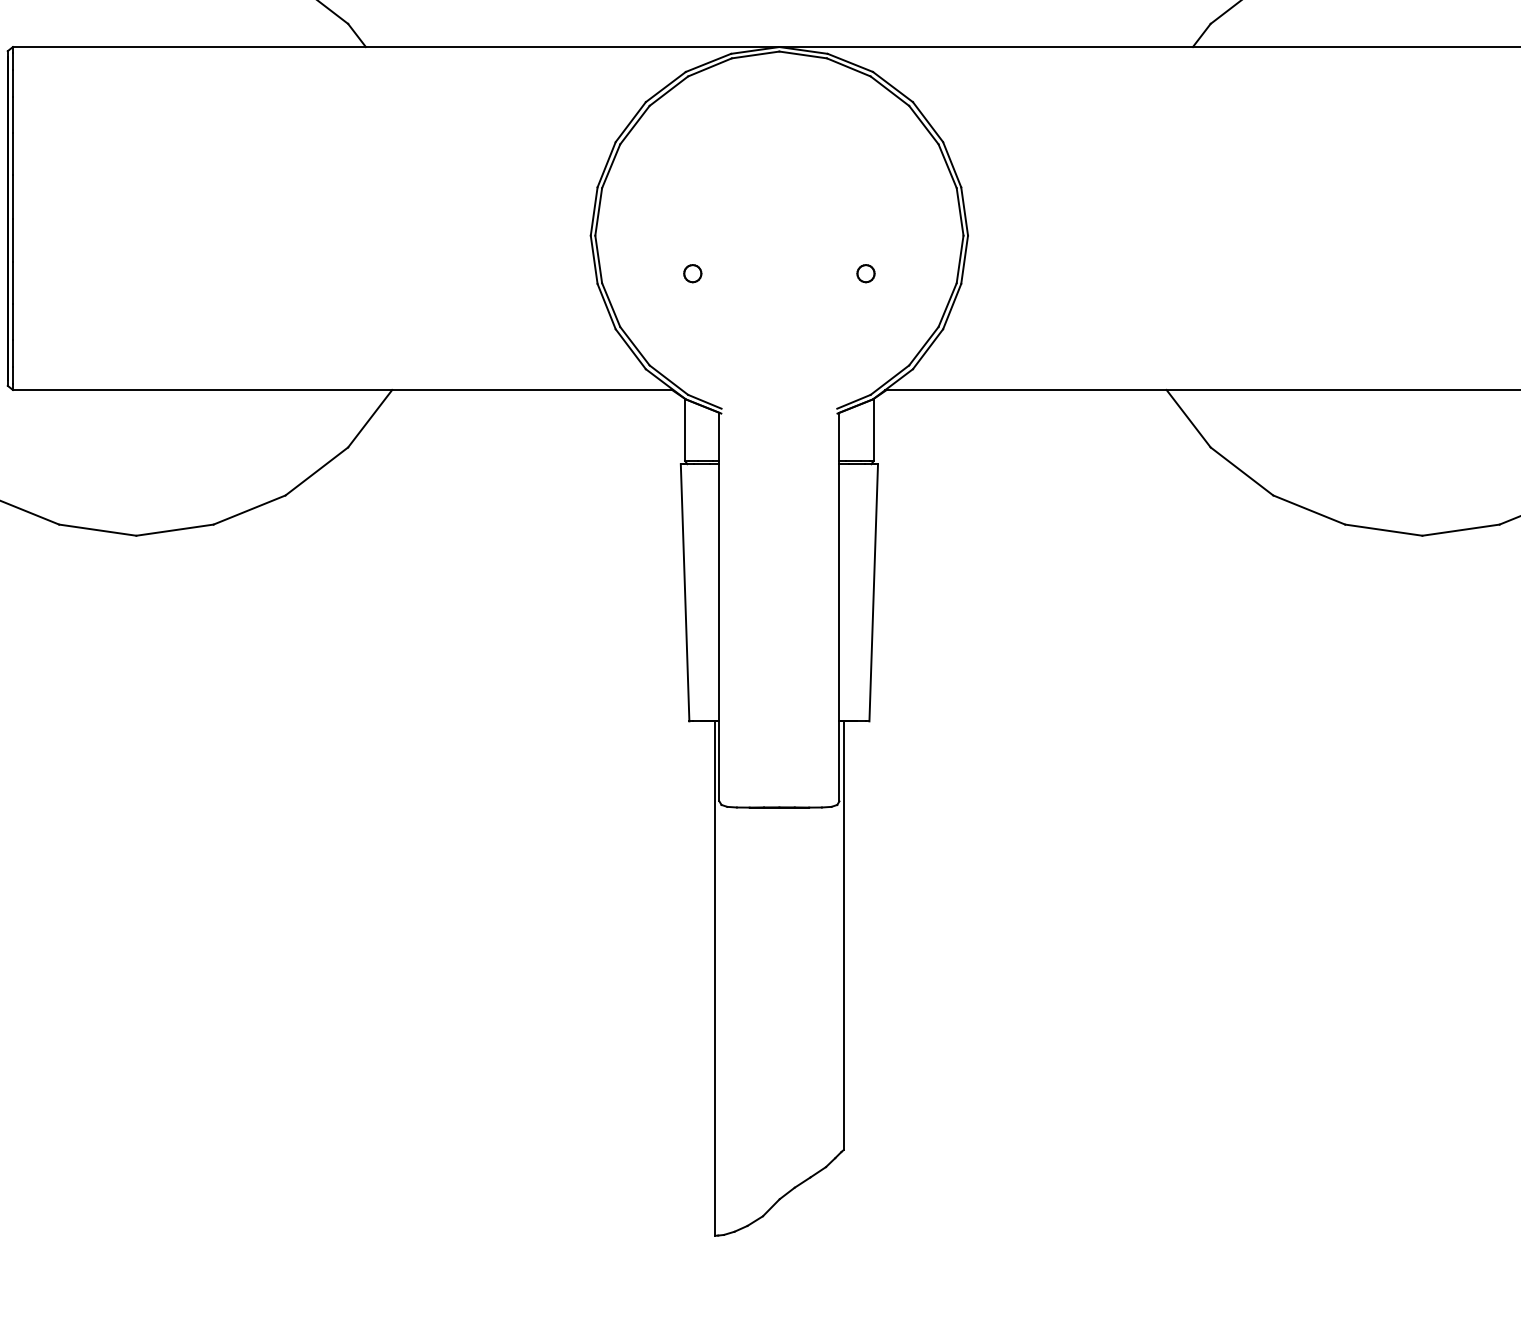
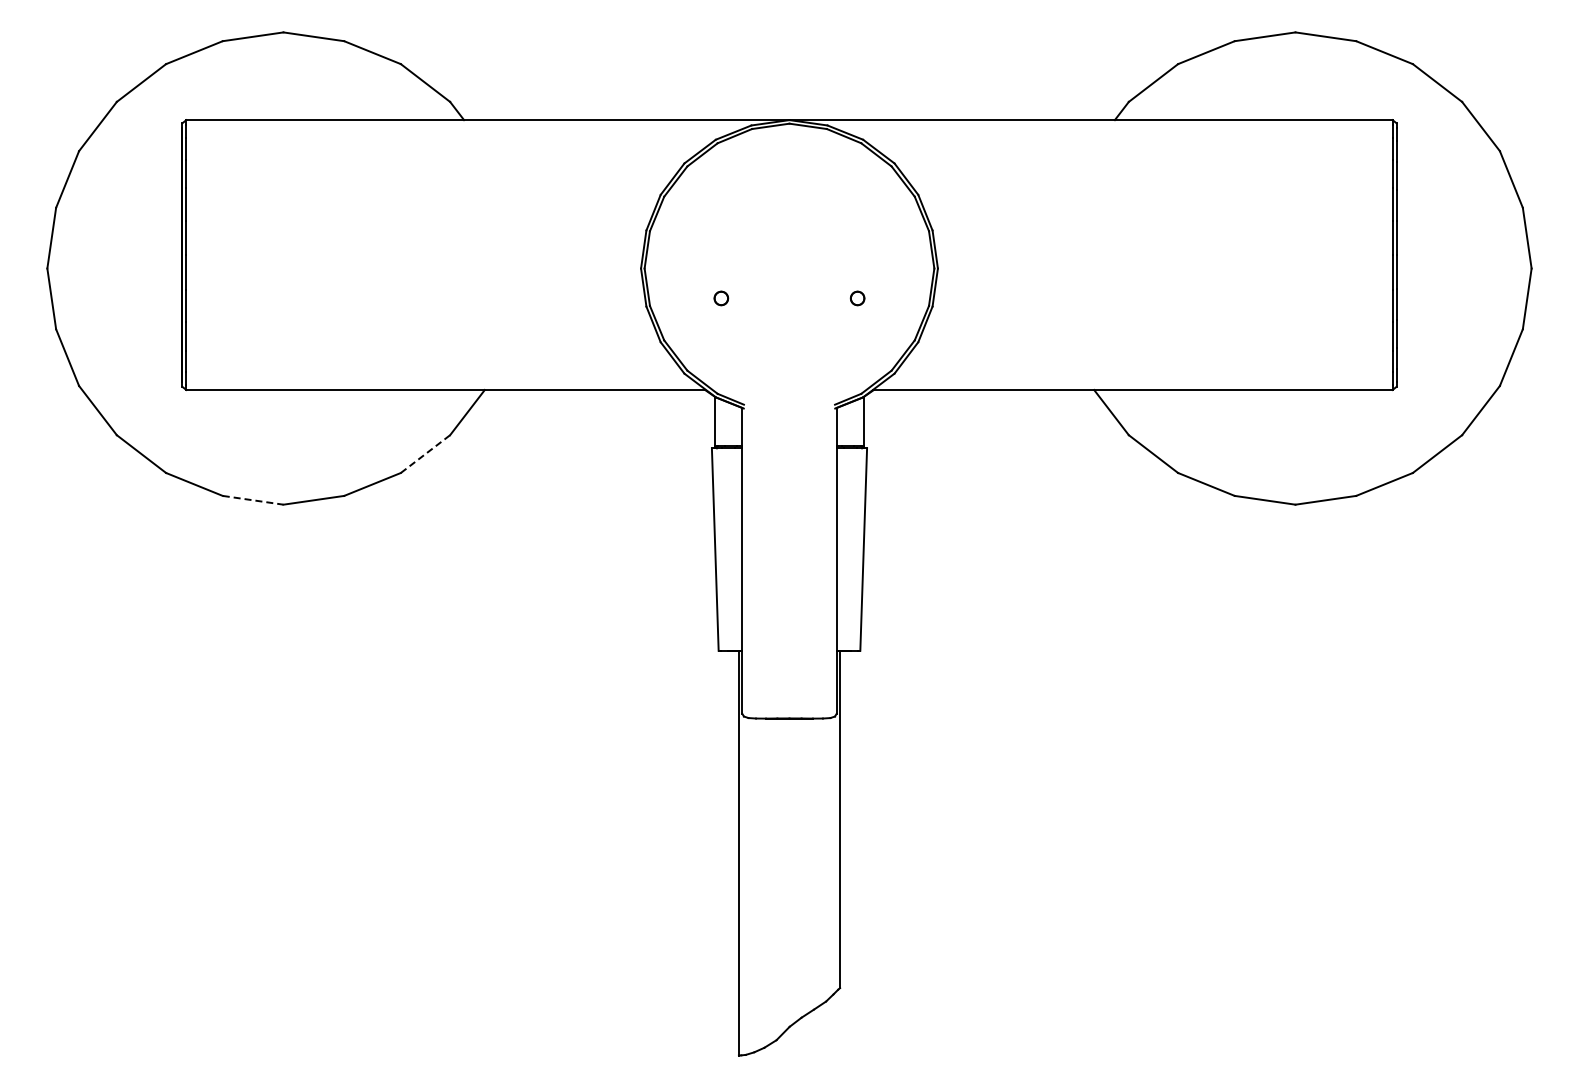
line: (316, 470) -> (425, 453), solid -> dashed
line: (98, 530) -> (253, 500), solid -> dashed

